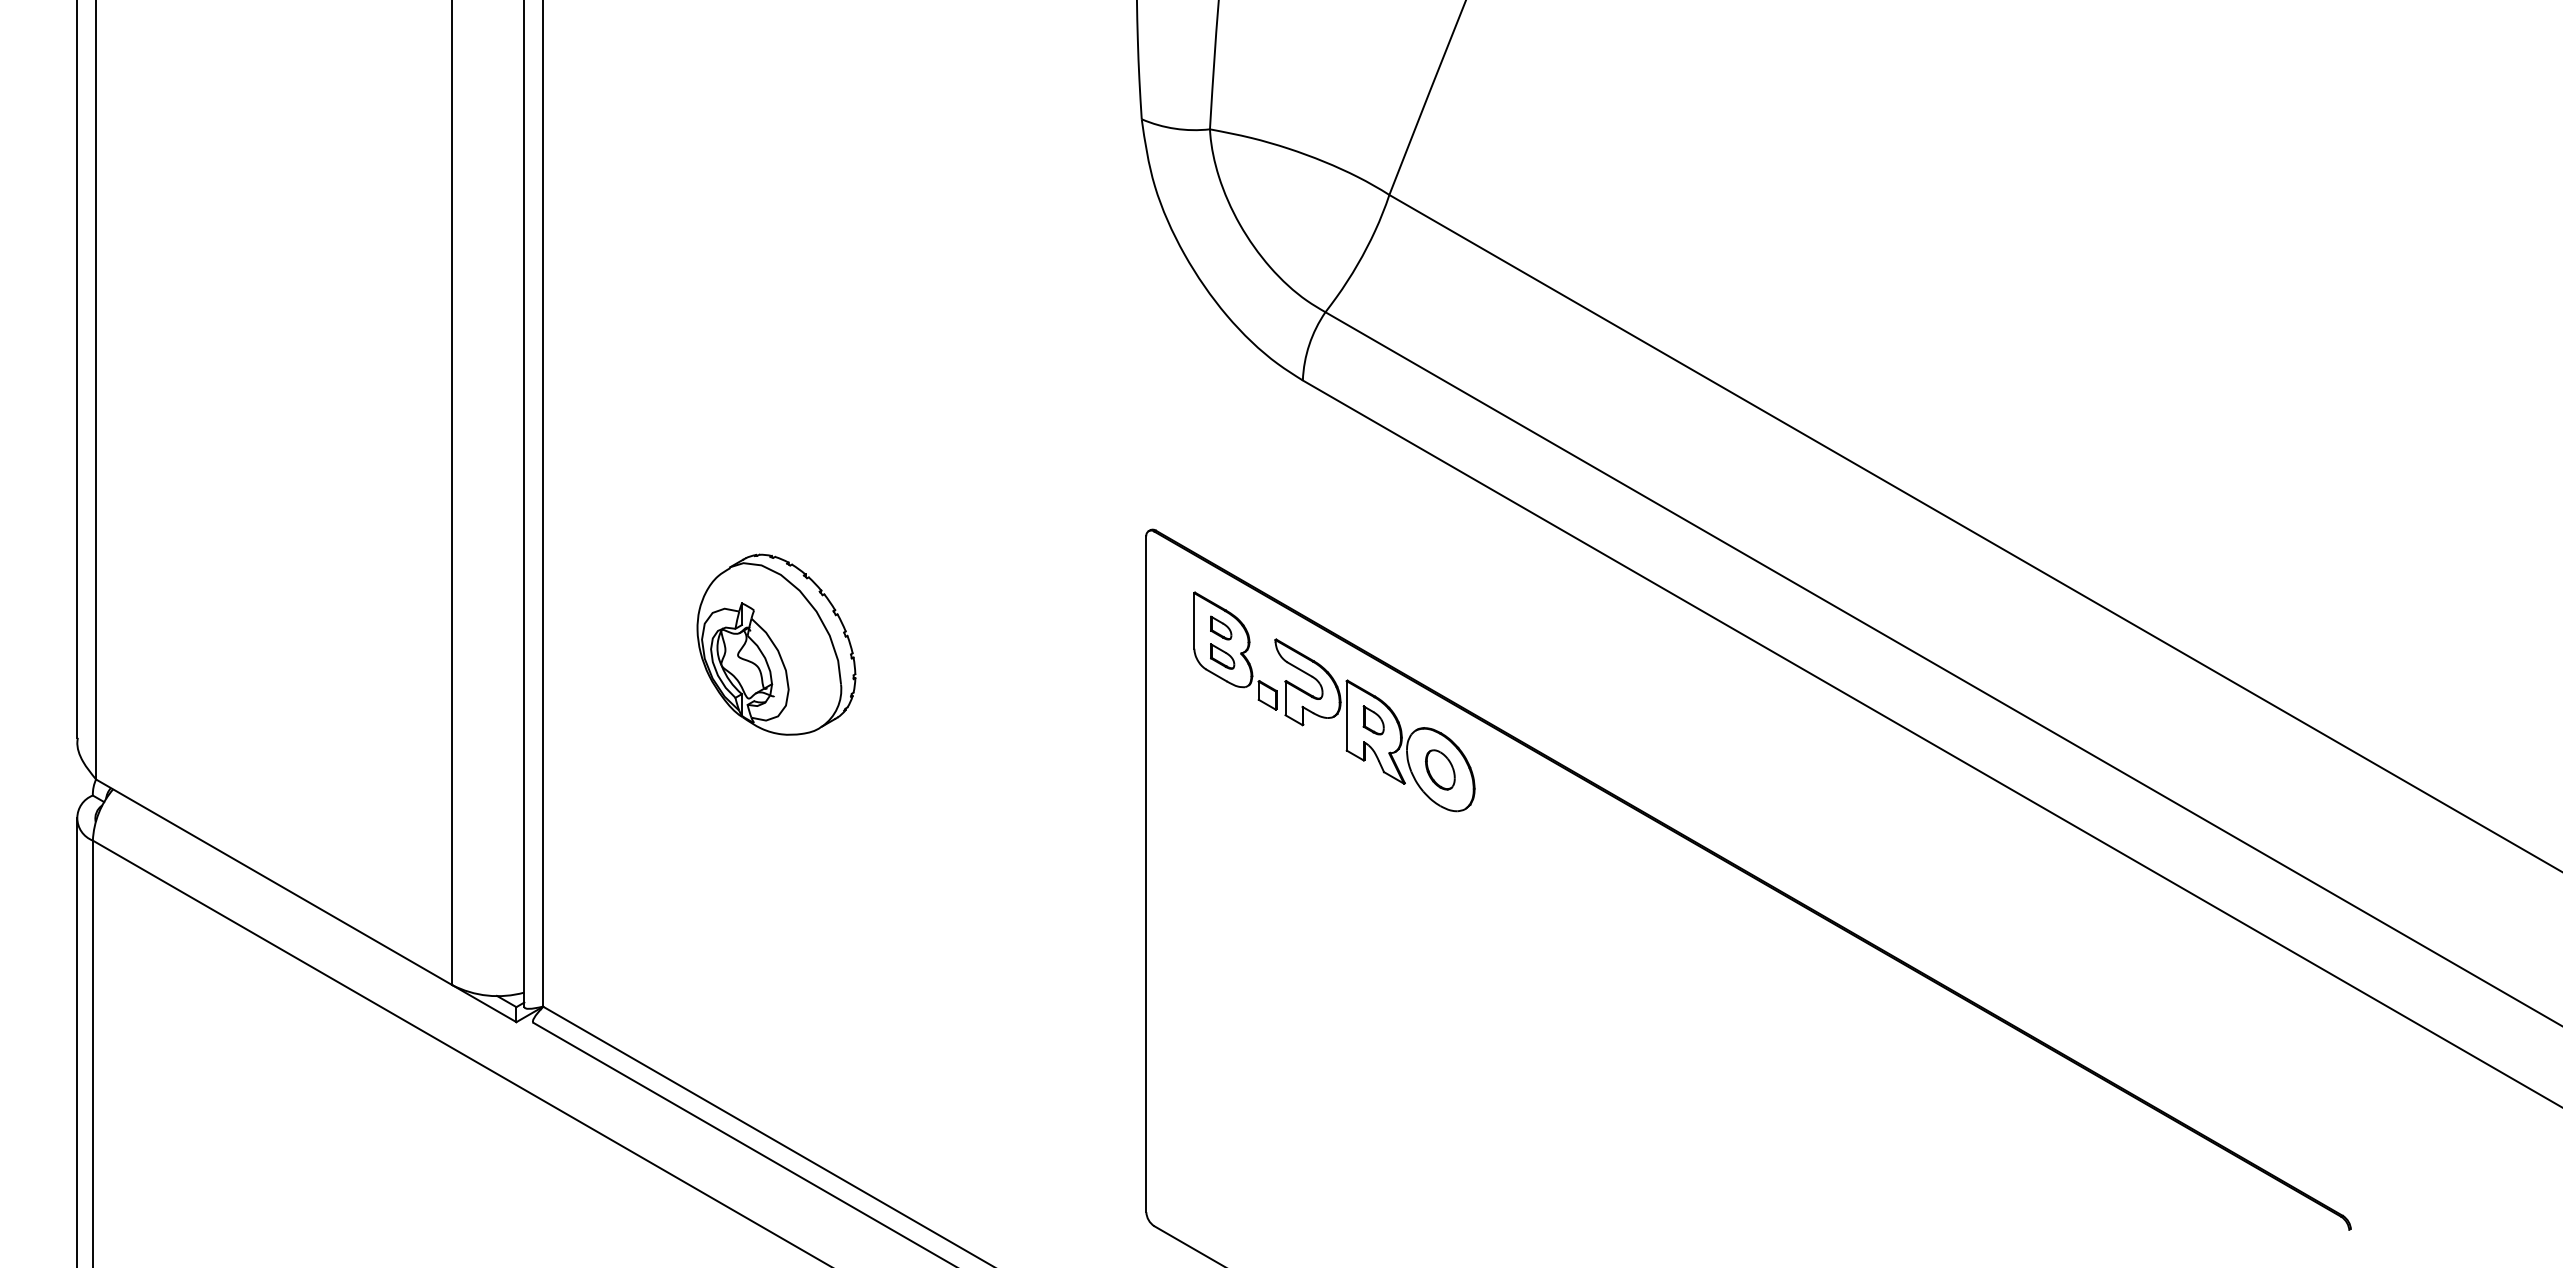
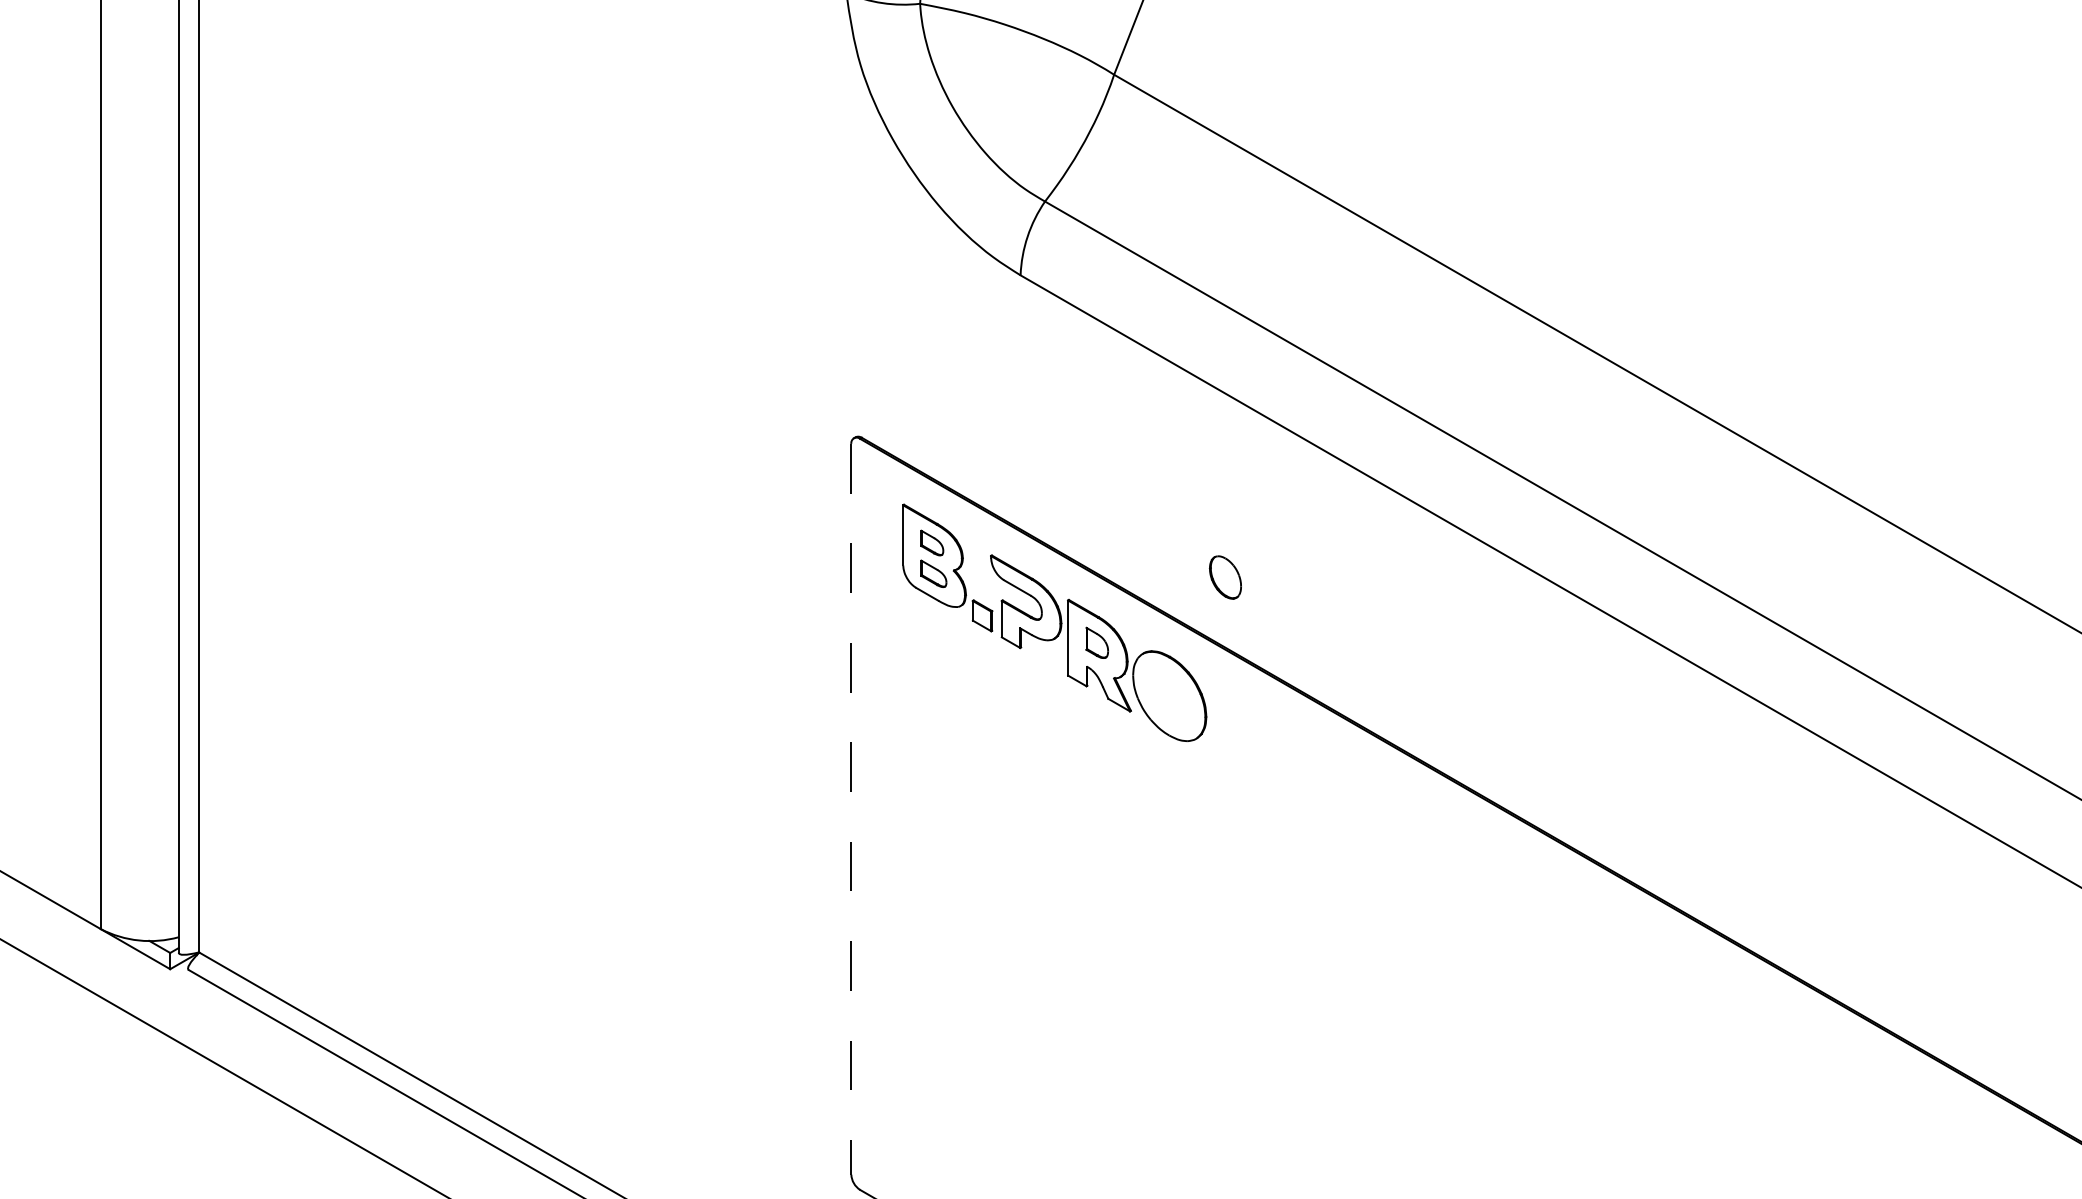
part: (776, 644) -> (451, 560), removed
part: (1440, 769) -> (1225, 577), moved
line: (1146, 874) -> (851, 809), solid -> dashed

